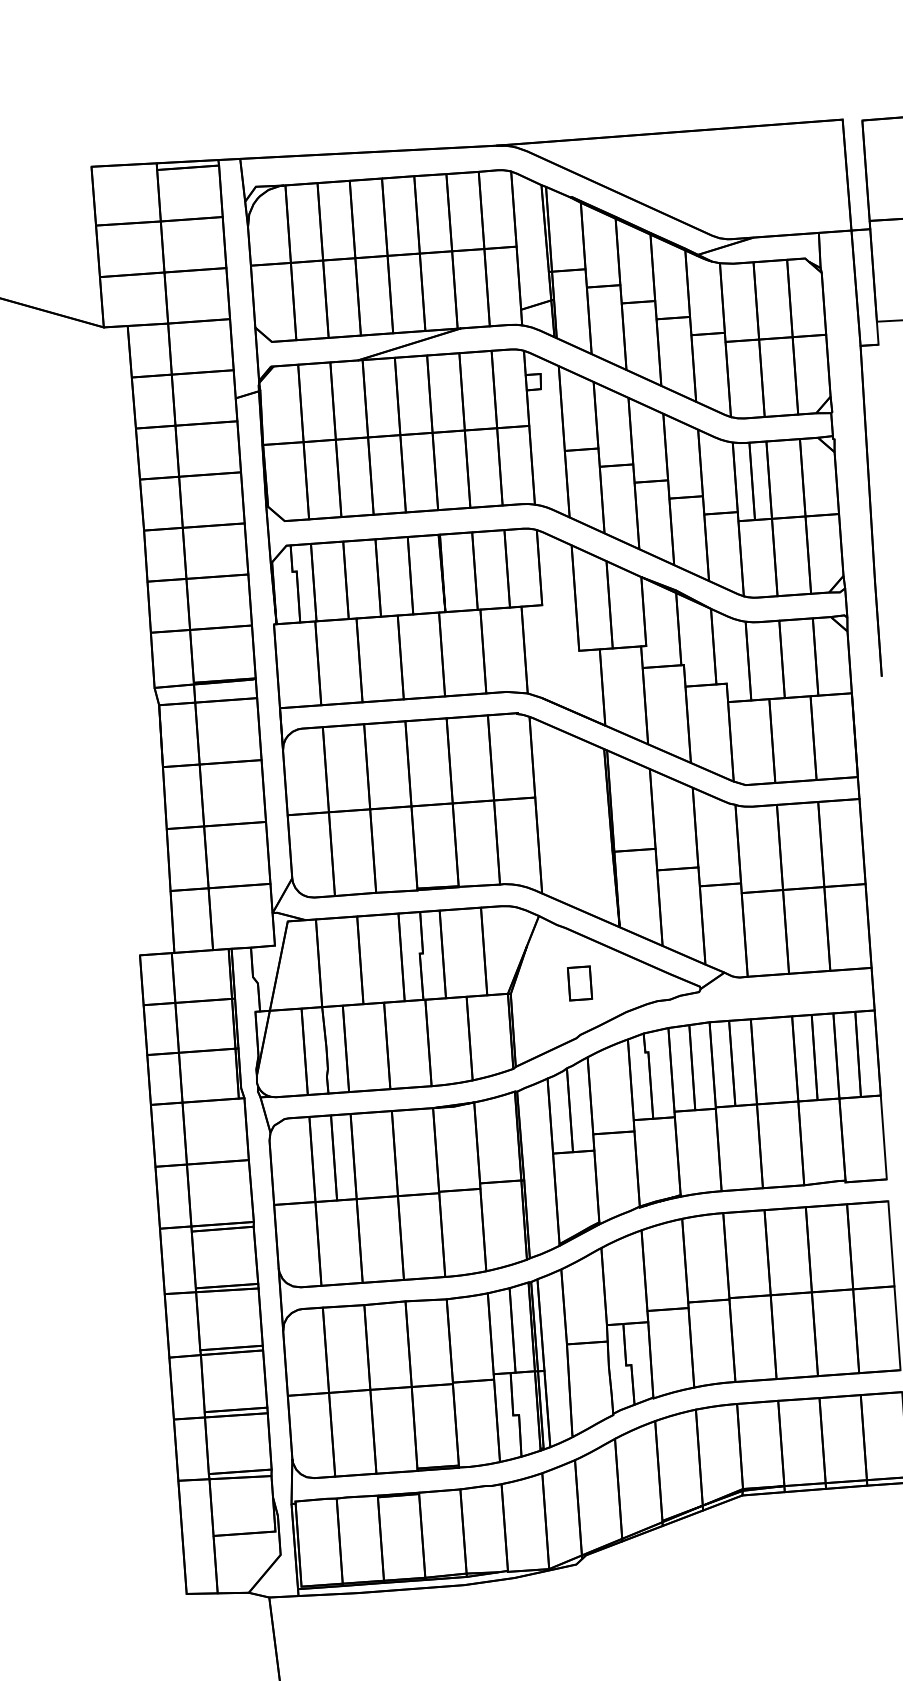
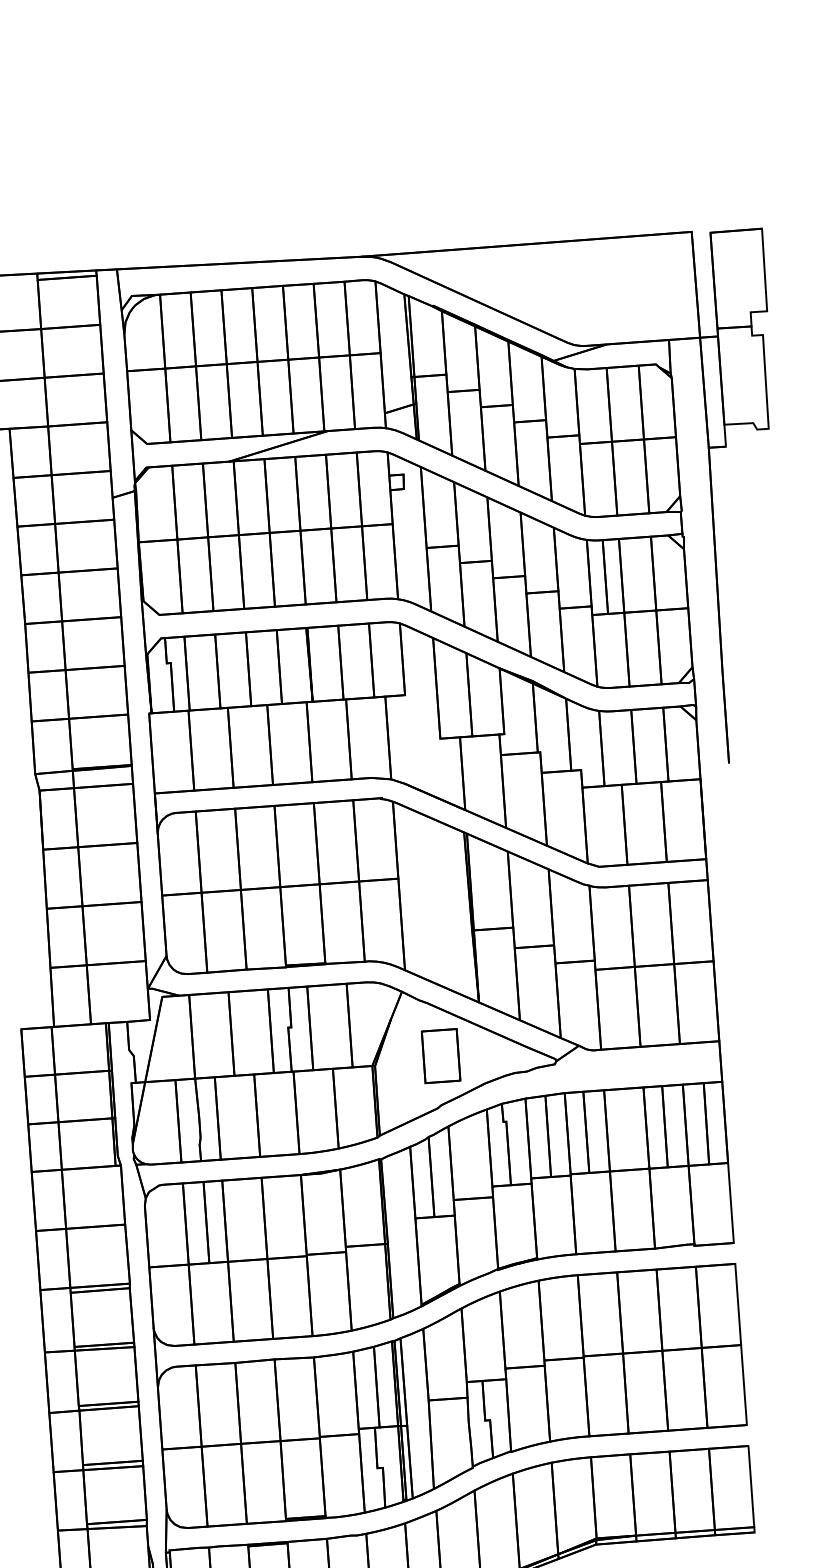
part: (579, 983) -> (440, 1056), size x1.67

